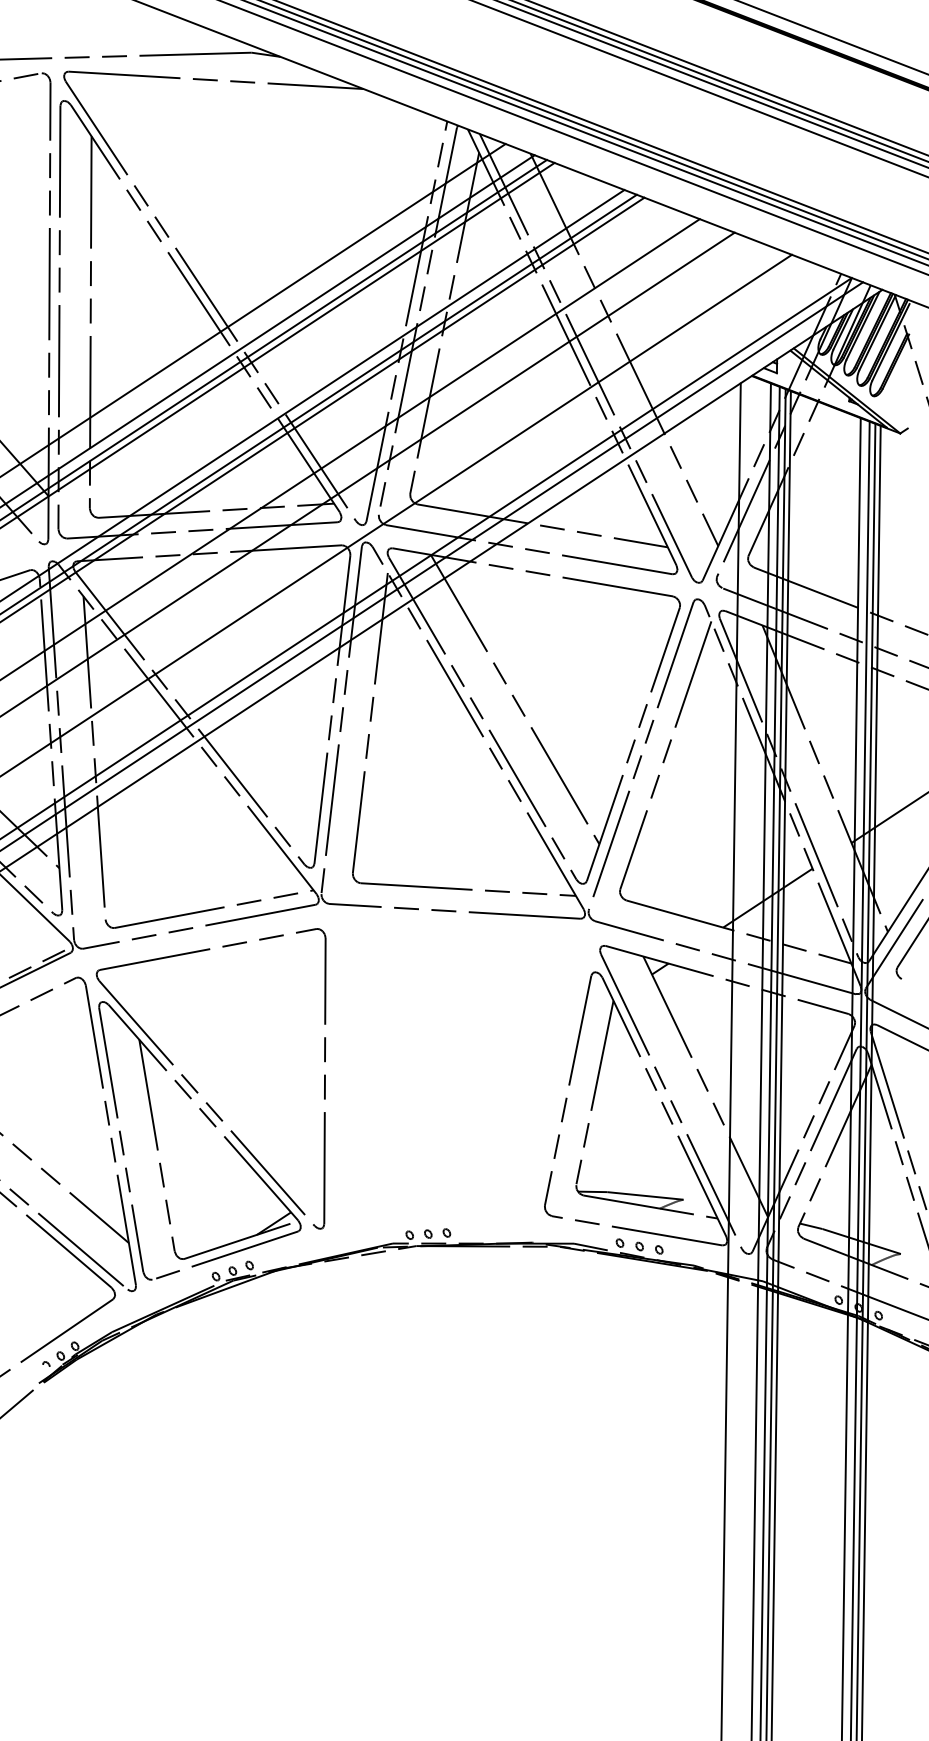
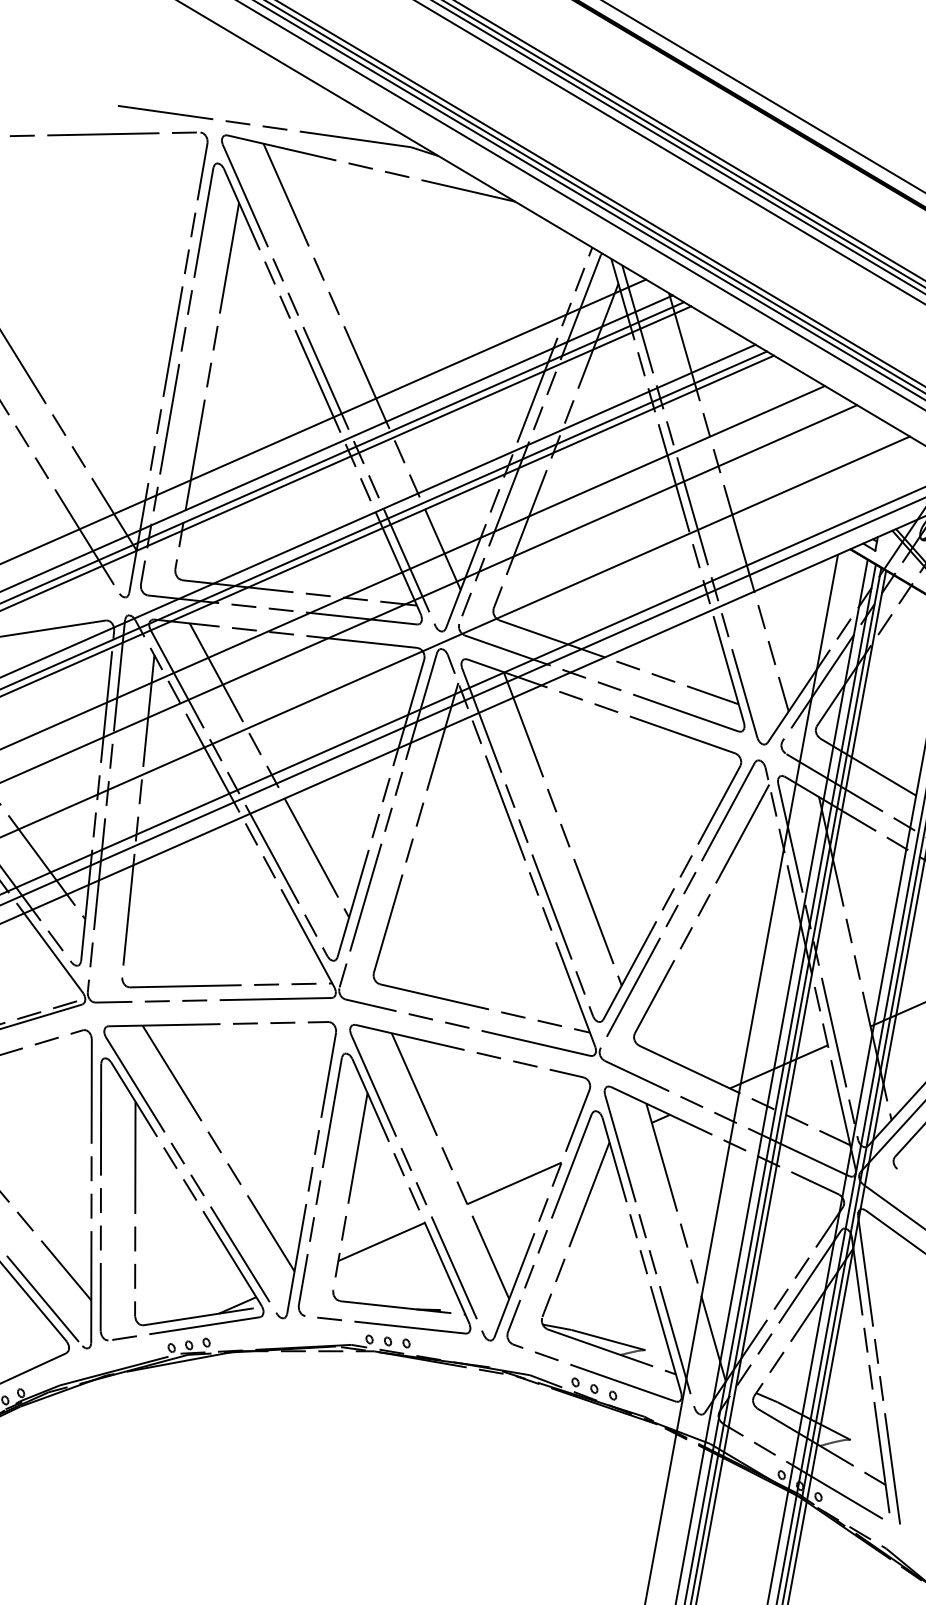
line: (239, 276) -> (361, 365), added
line: (216, 690) -> (269, 770), added
part: (469, 1066) -> (456, 1183), added
line: (228, 1071) -> (218, 1147), added

